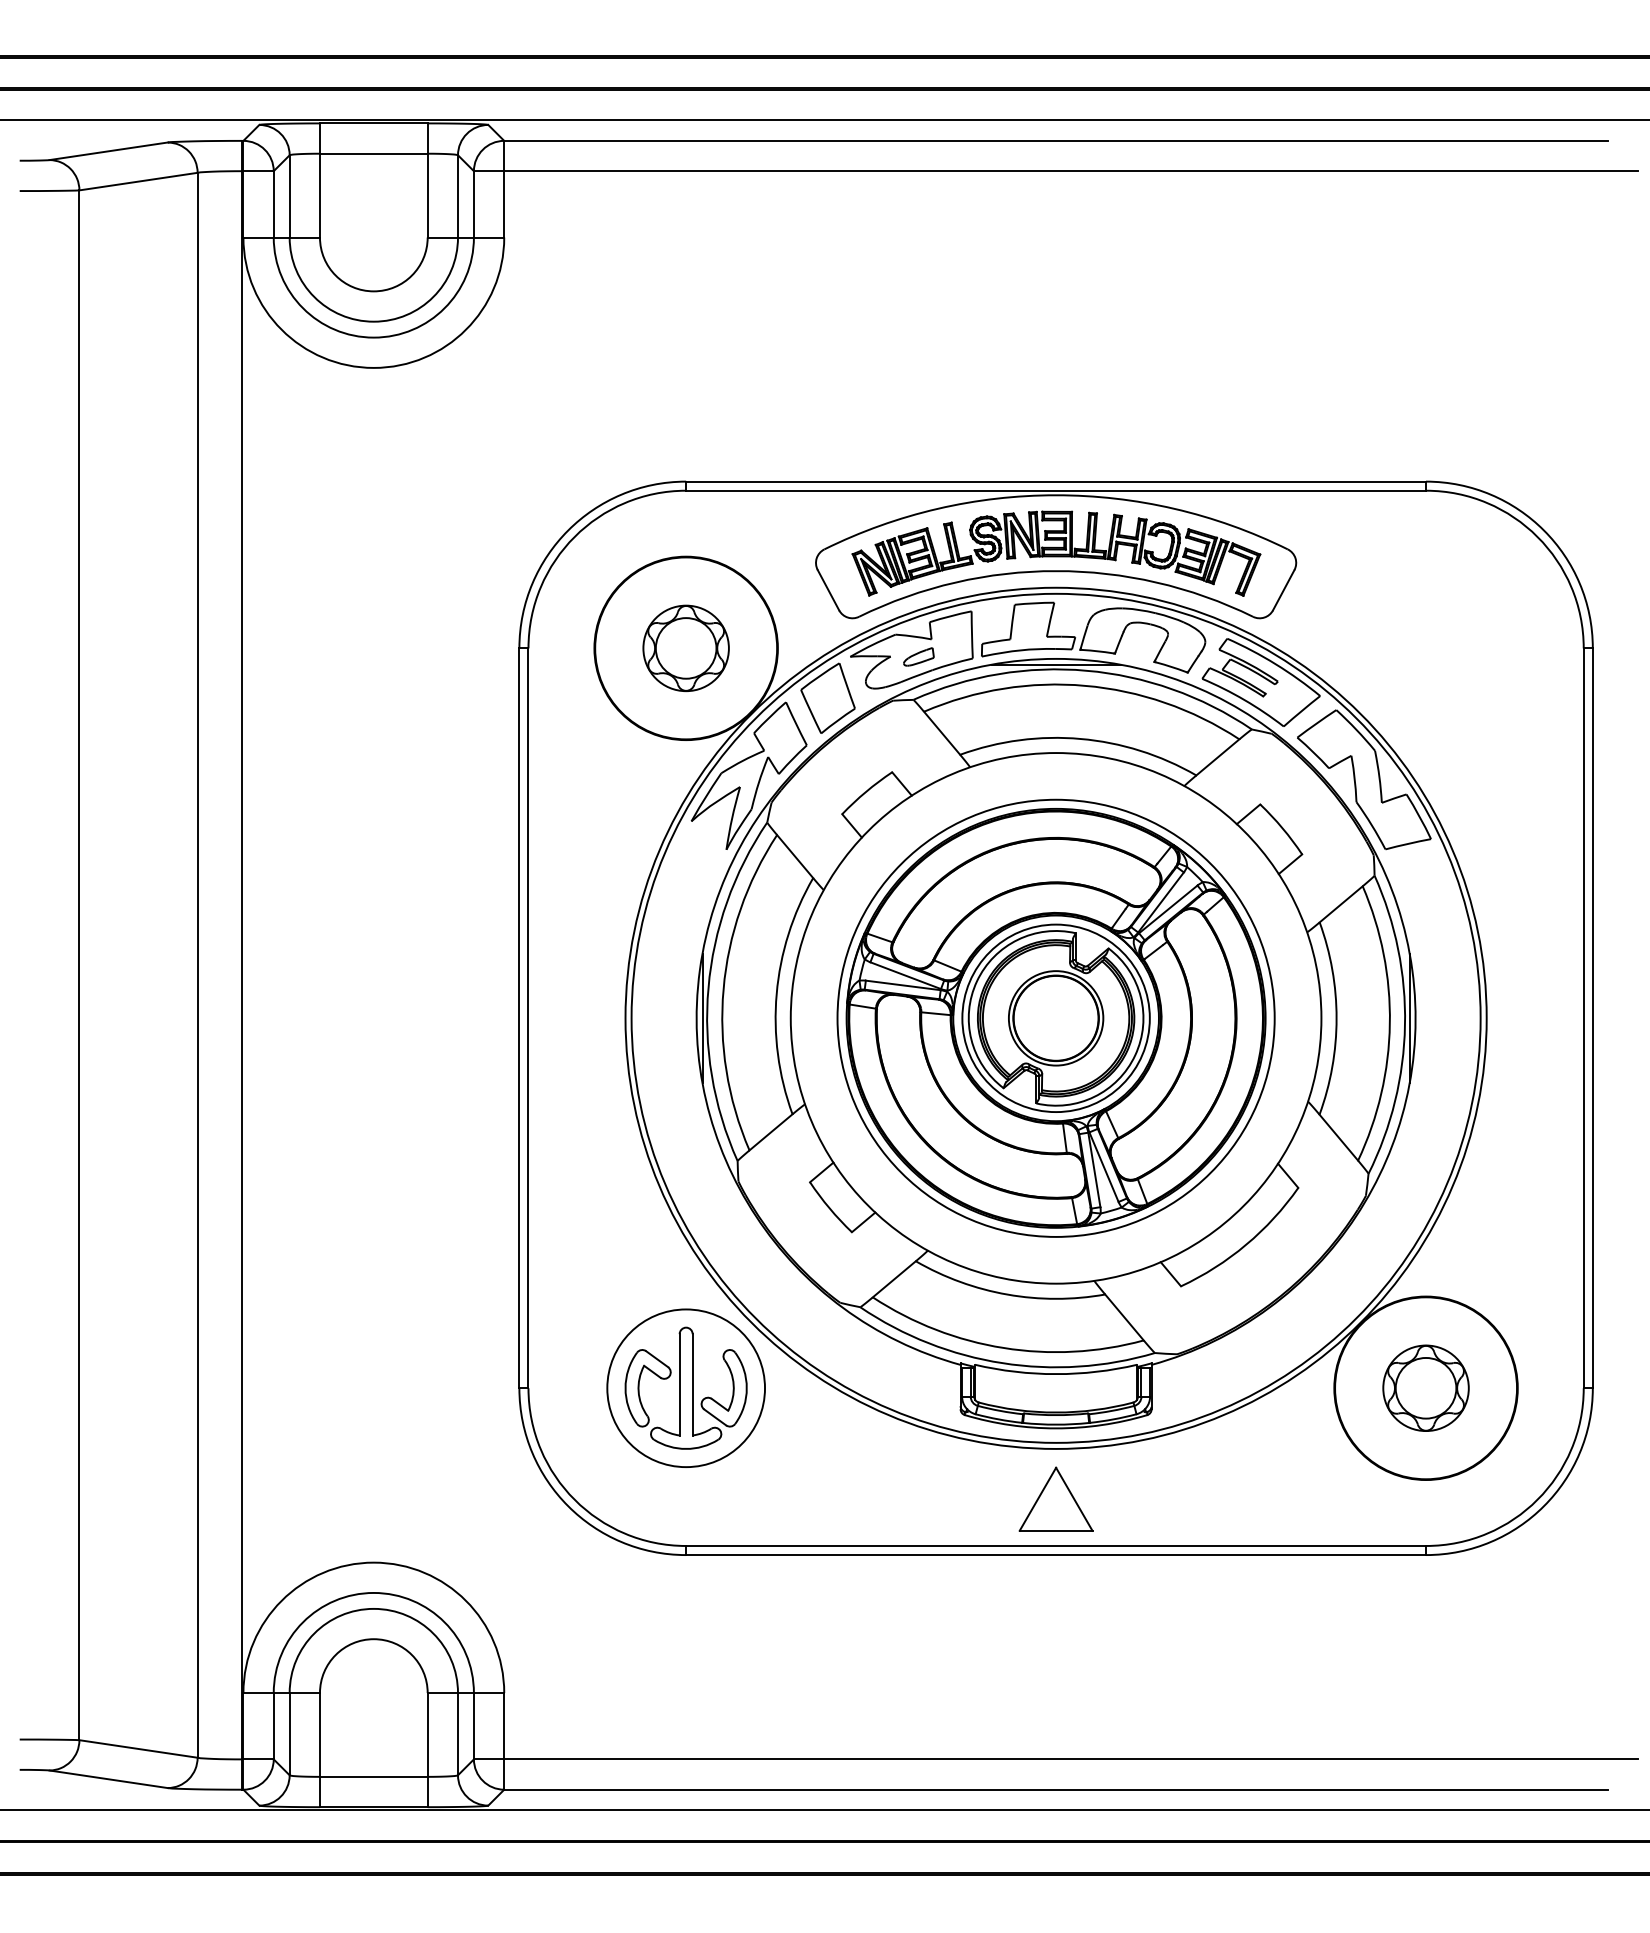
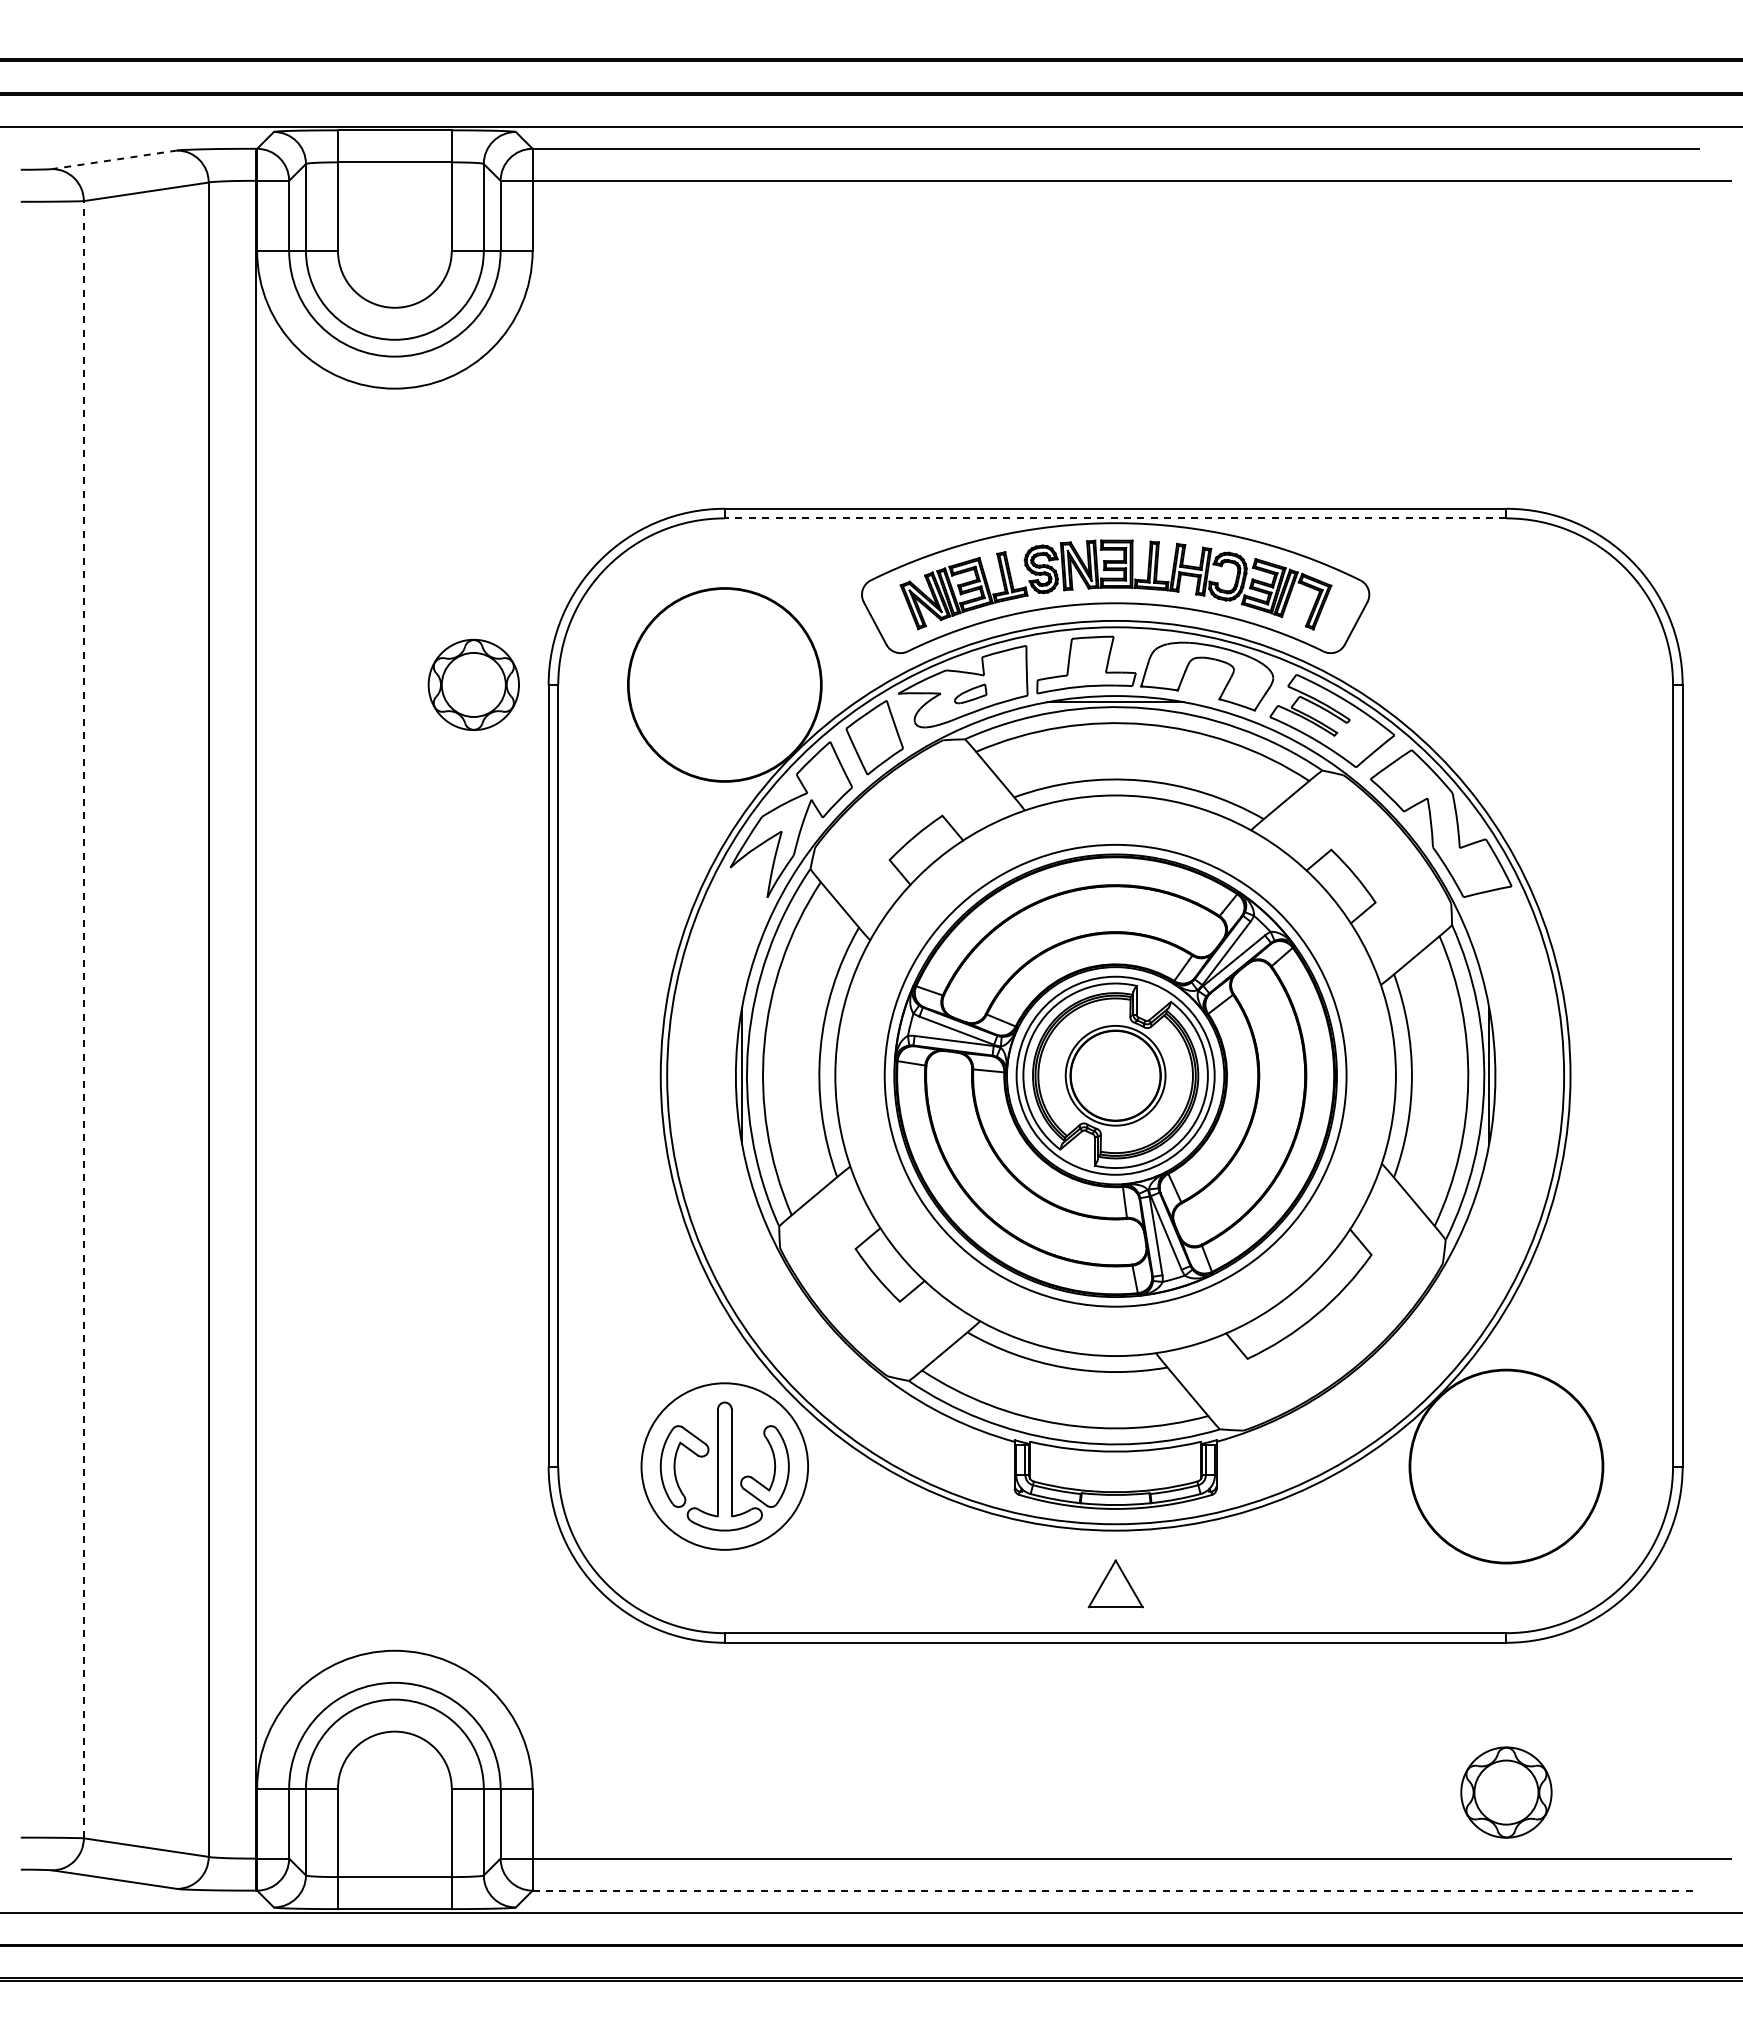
line: (108, 151) -> (114, 159), solid -> dashed
line: (1055, 490) -> (1115, 518), solid -> dashed
part: (685, 647) -> (473, 684), moved
line: (79, 965) -> (83, 1019), solid -> dashed
part: (1426, 1388) -> (1506, 1792), moved
part: (1055, 1498) -> (1115, 1583), size x0.7
line: (1056, 1789) -> (1116, 1890), solid -> dashed

